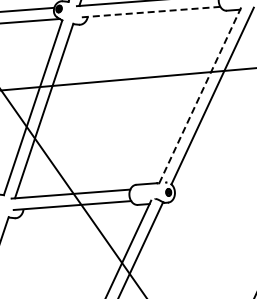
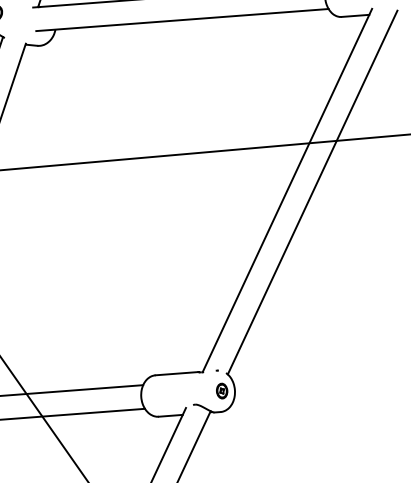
line: (148, 12) -> (180, 20), dashed -> solid
line: (200, 94) -> (287, 189), dashed -> solid

